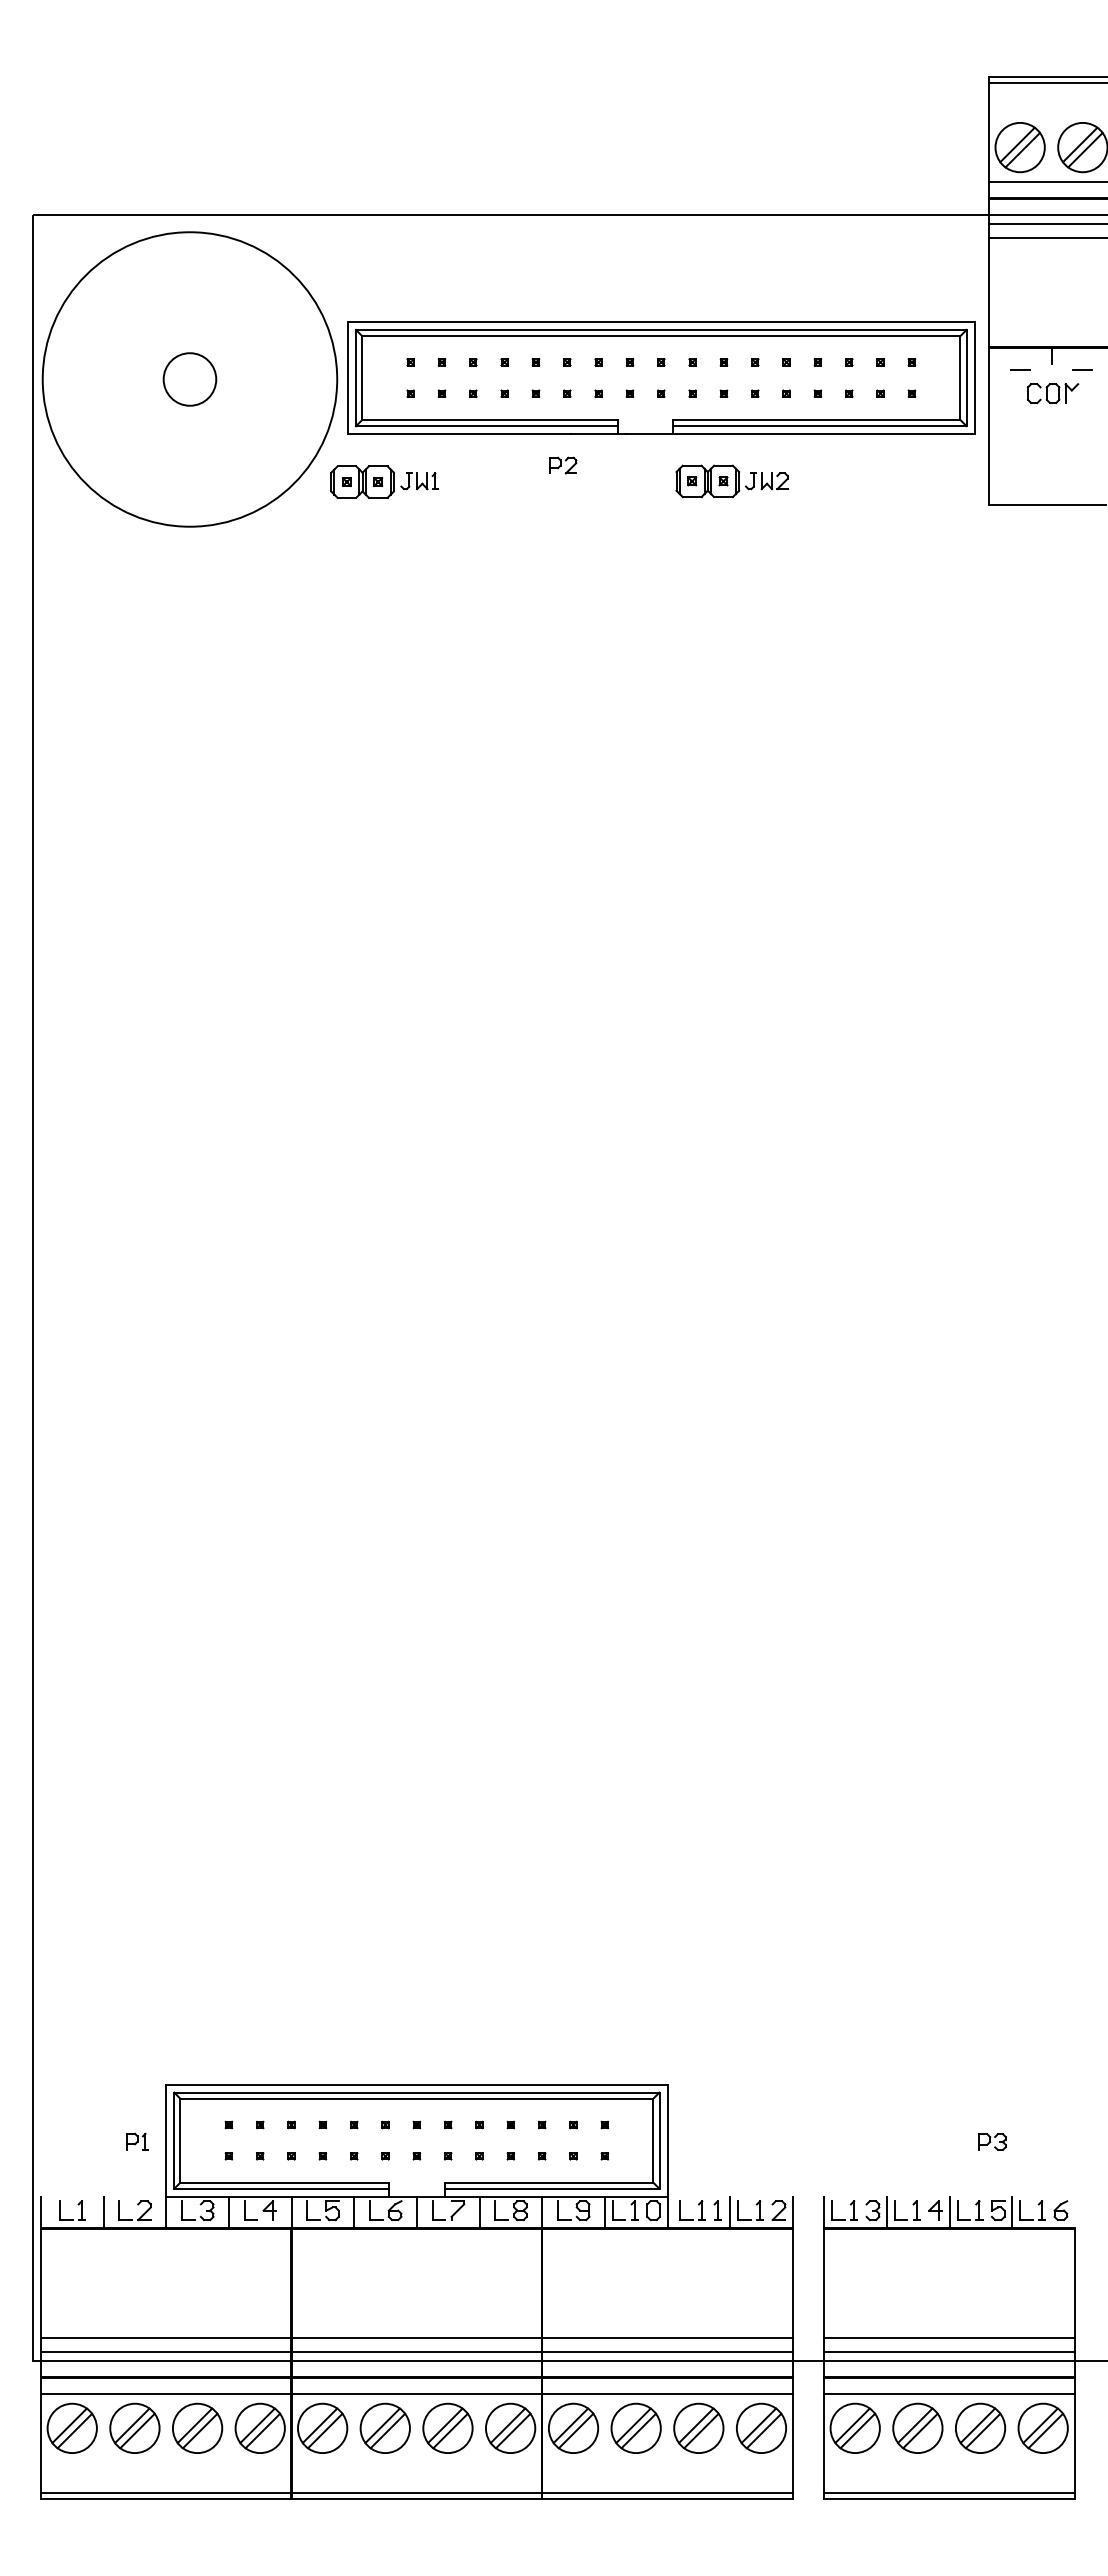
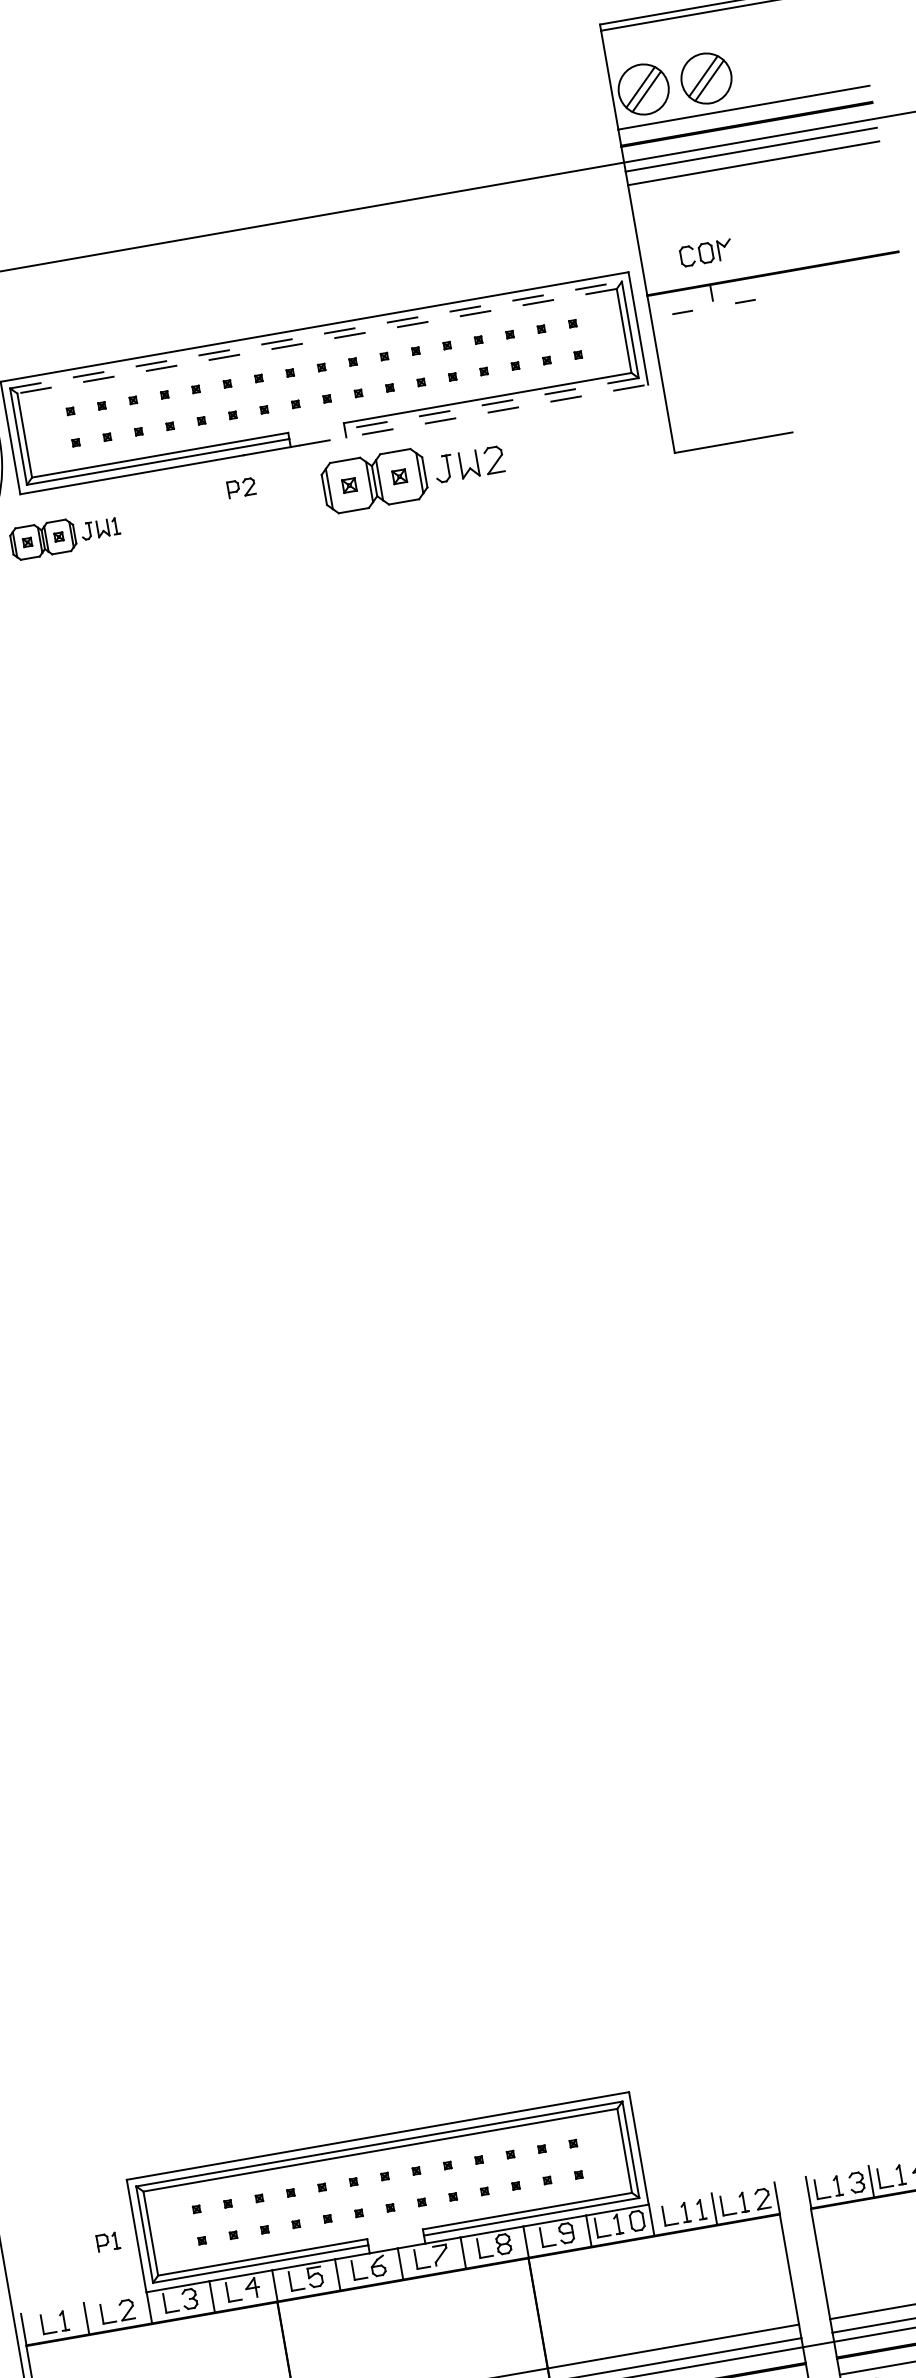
line: (661, 329) -> (316, 334), solid -> dashed
line: (660, 336) -> (316, 341), solid -> dashed
part: (1053, 393) -> (706, 252), moved
line: (819, 426) -> (491, 404), solid -> dashed
line: (801, 434) -> (474, 415), solid -> dashed
part: (731, 481) -> (412, 474), size x1.6

